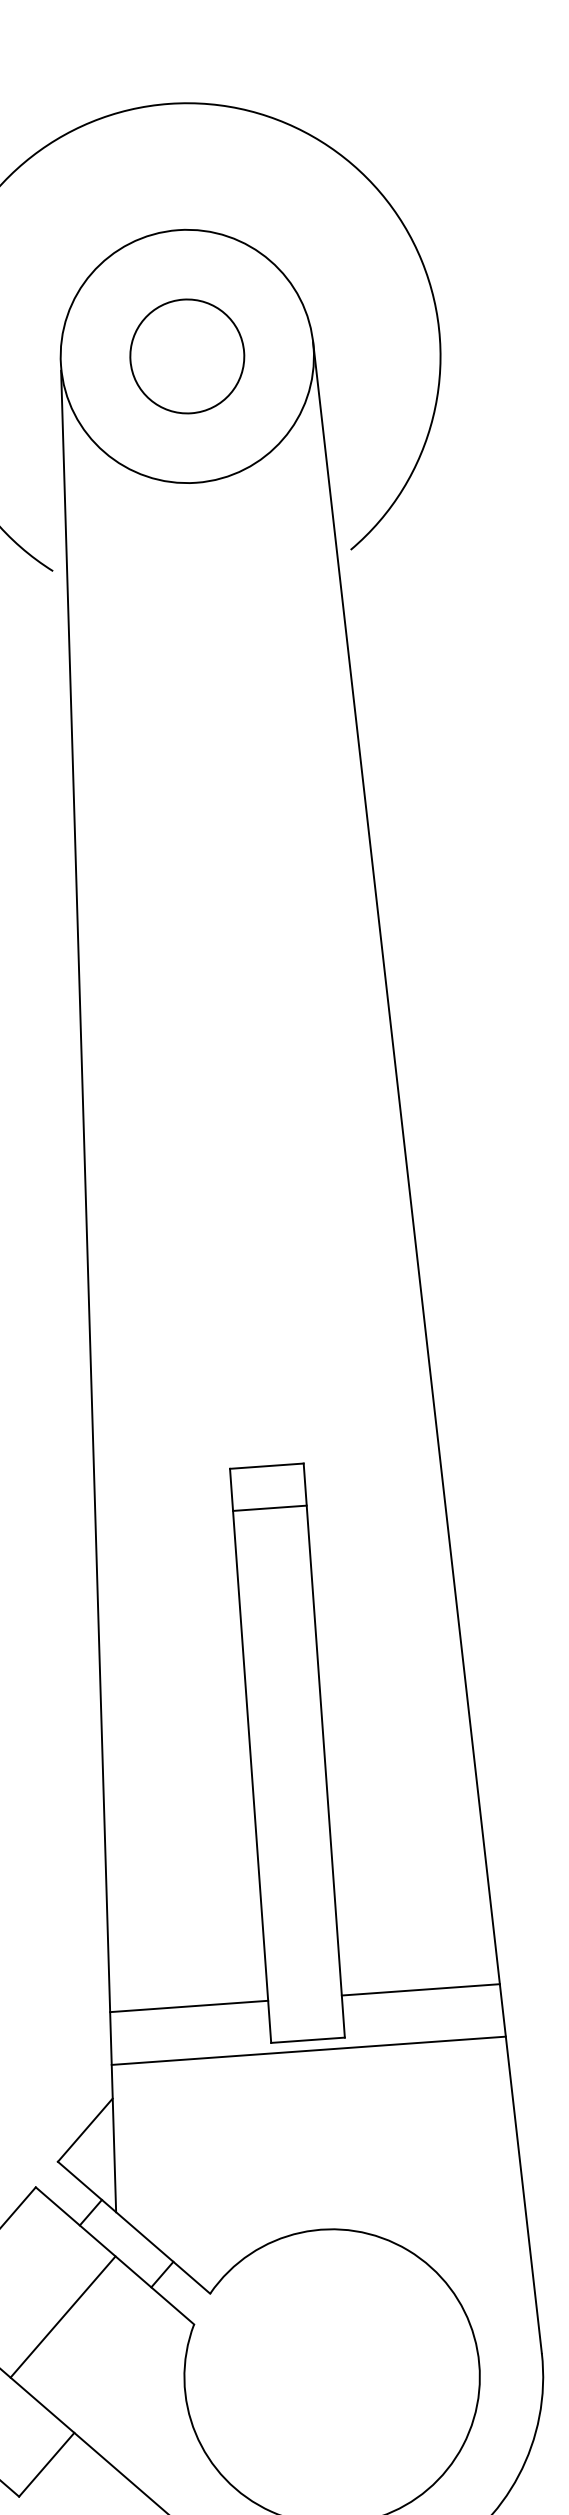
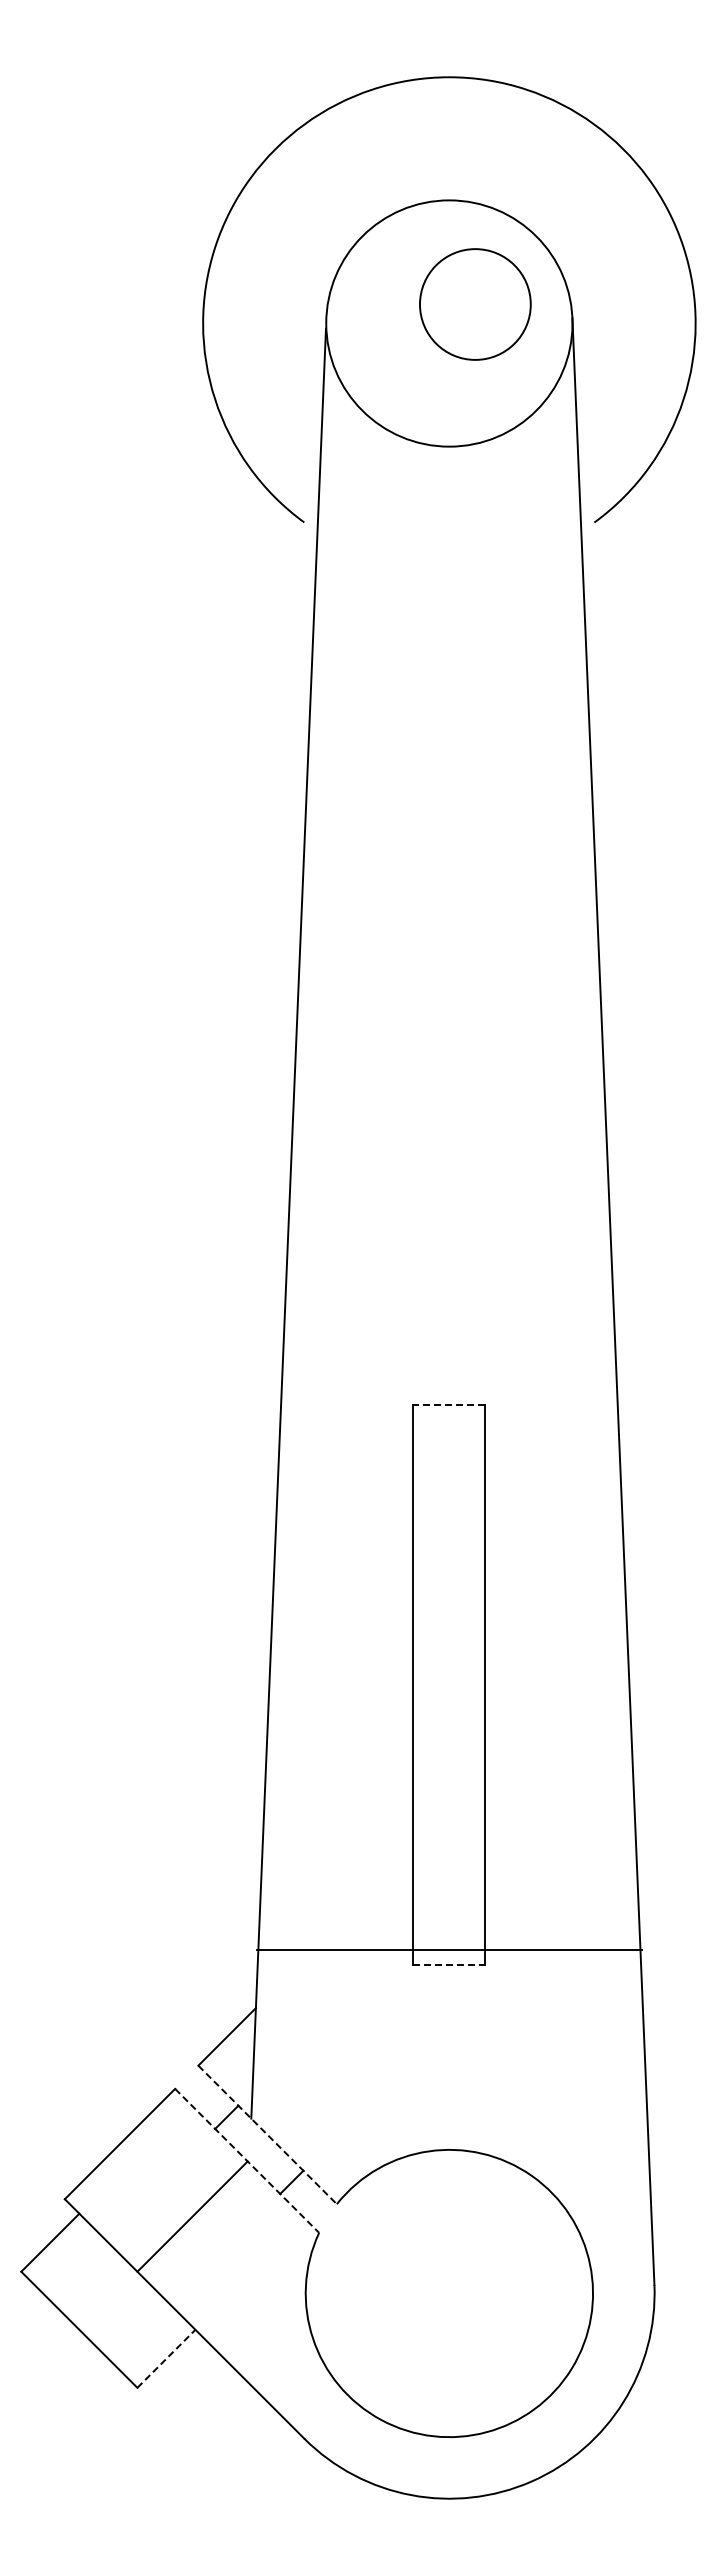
circle: (187, 356) -> (475, 304), moved
line: (266, 1466) -> (449, 1405), solid -> dashed
line: (270, 1508) -> (449, 1446), removed
line: (421, 1990) -> (562, 1924), removed
line: (189, 2006) -> (336, 1924), removed
line: (308, 2040) -> (449, 1965), solid -> dashed
line: (308, 2050) -> (449, 1950), moved
line: (133, 2227) -> (267, 2134), solid -> dashed
line: (115, 2255) -> (247, 2160), solid -> dashed
line: (46, 2464) -> (166, 2358), solid -> dashed

